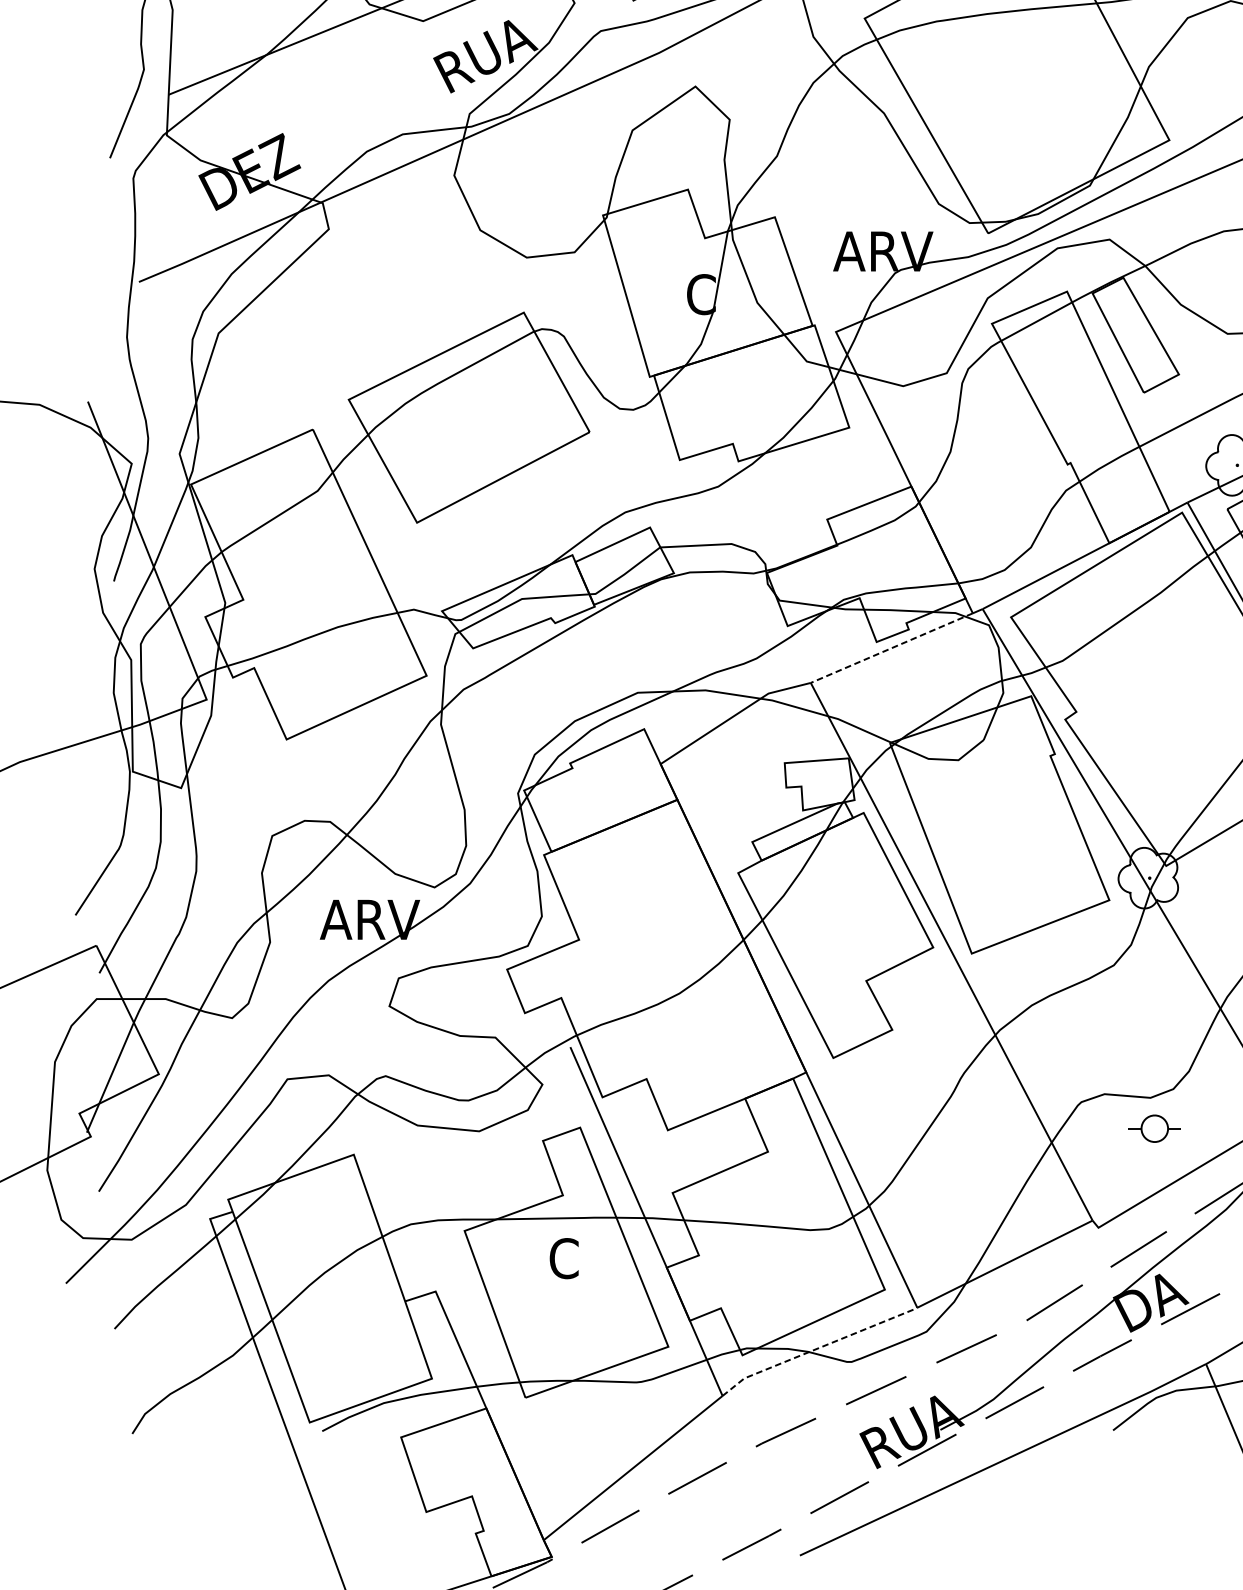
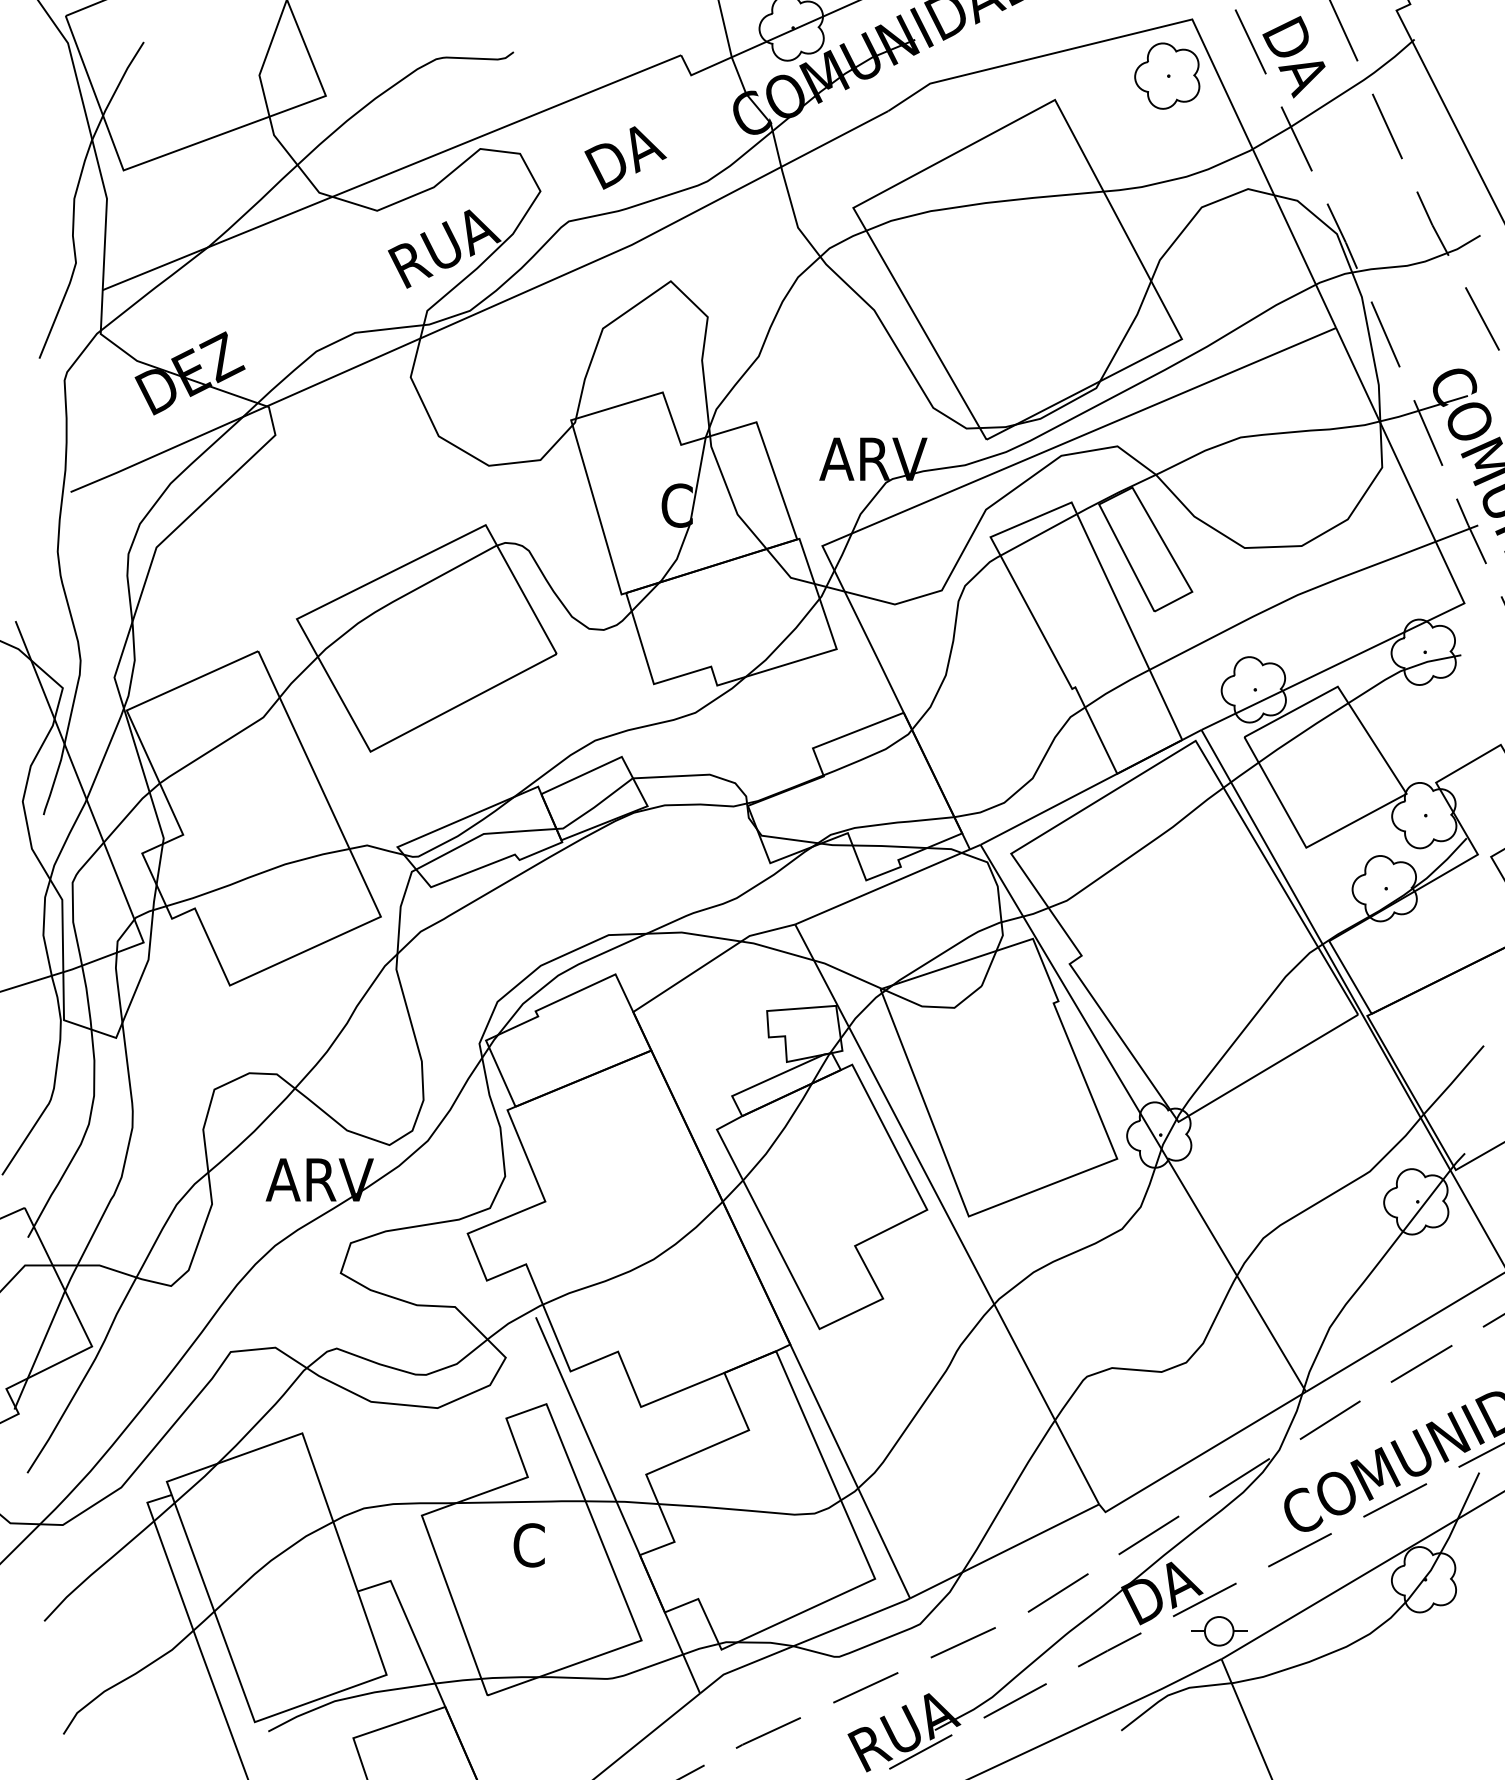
line: (891, 648) -> (882, 887), dashed -> solid
part: (1155, 1128) -> (1219, 1631), moved
line: (817, 1348) -> (802, 1642), dashed -> solid

